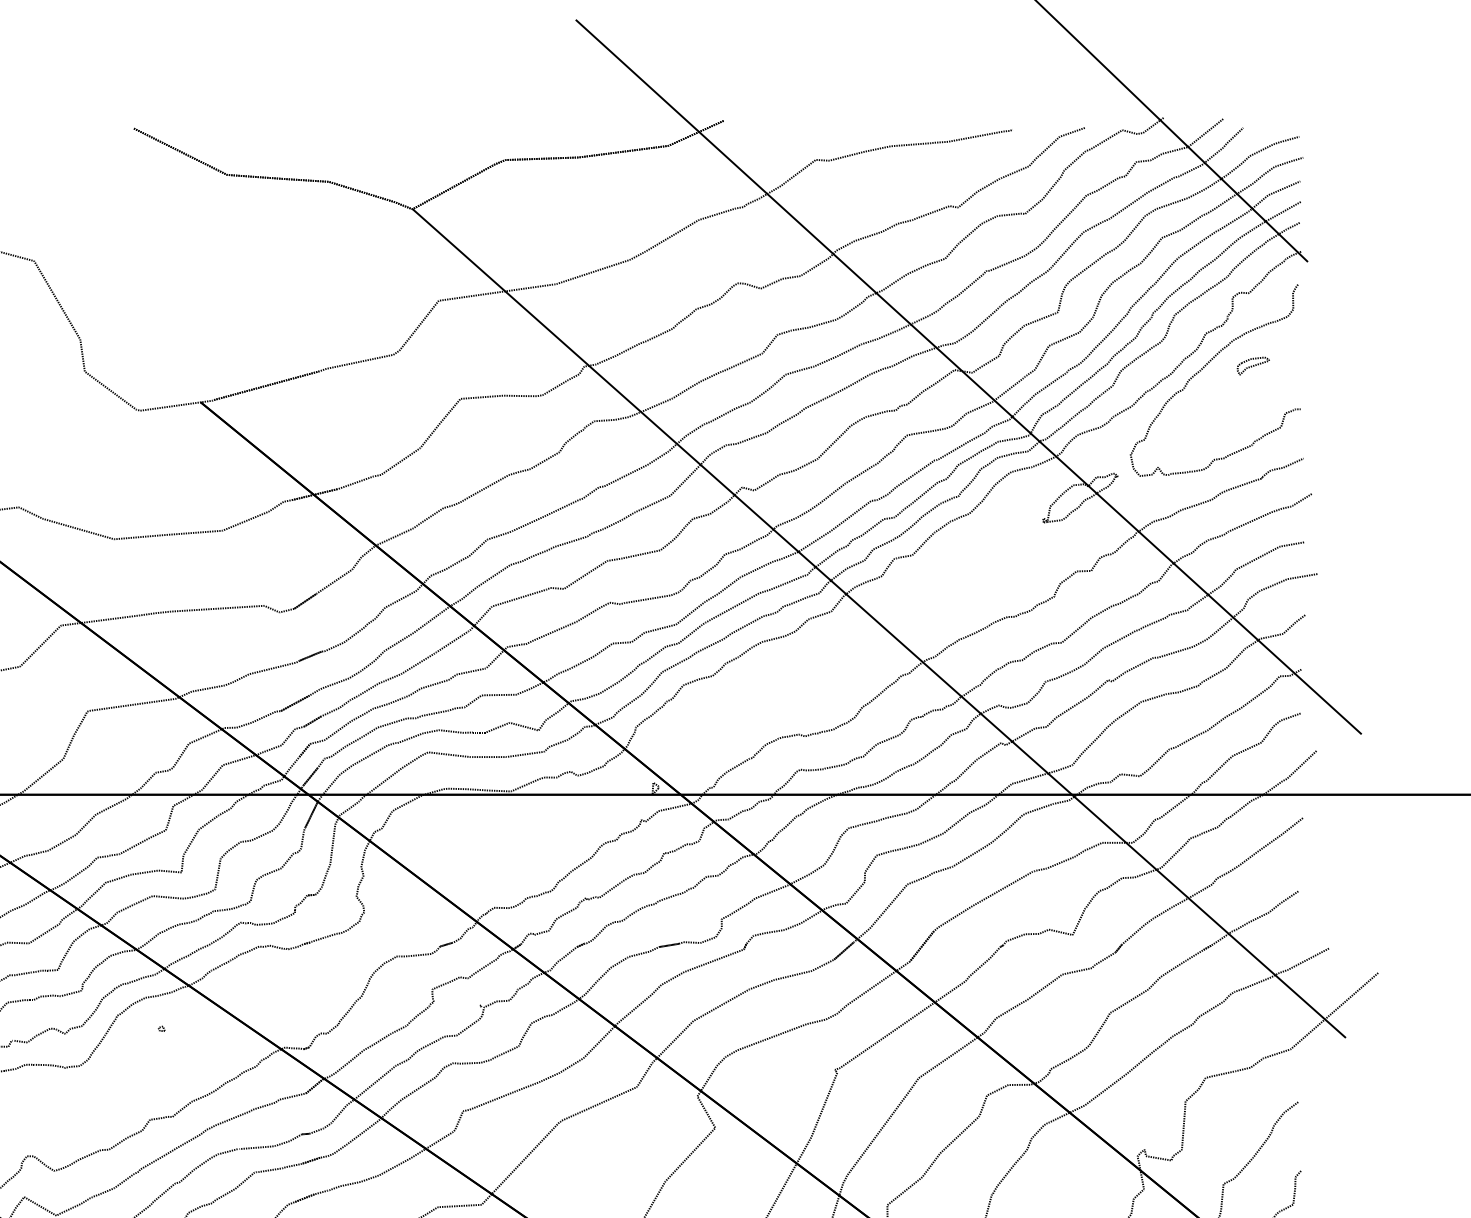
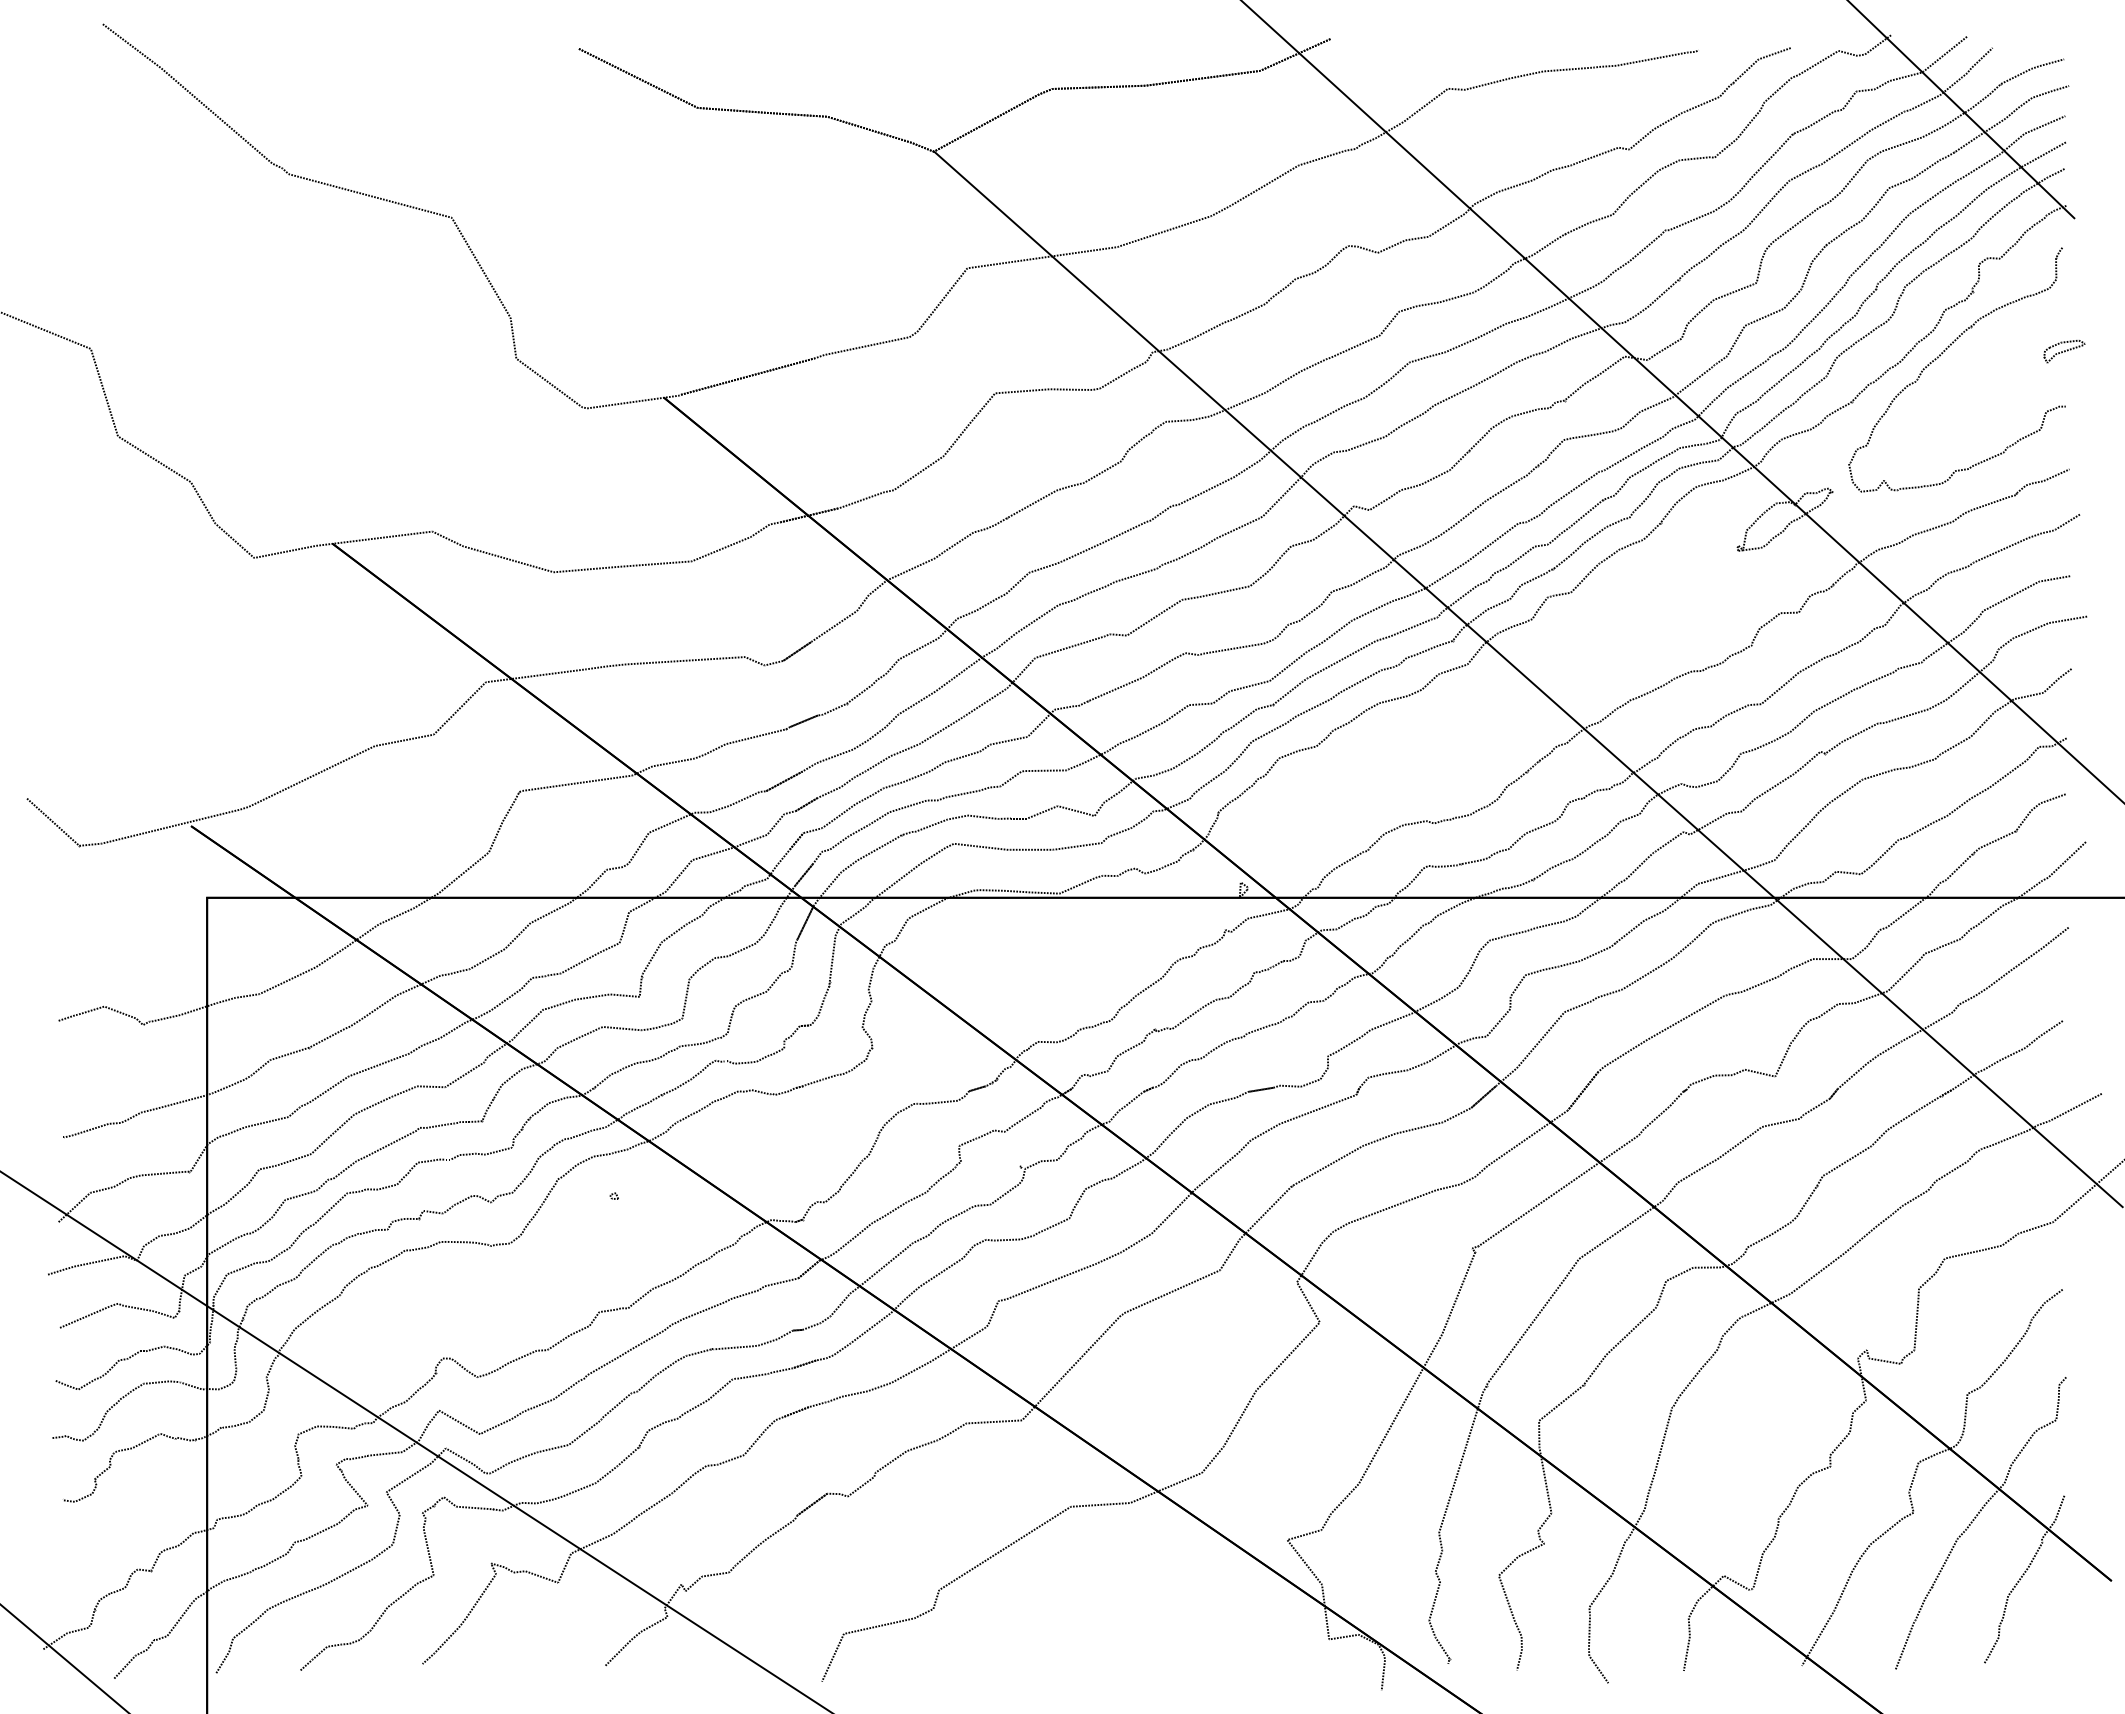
part: (1253, 366) -> (2064, 351), moved

